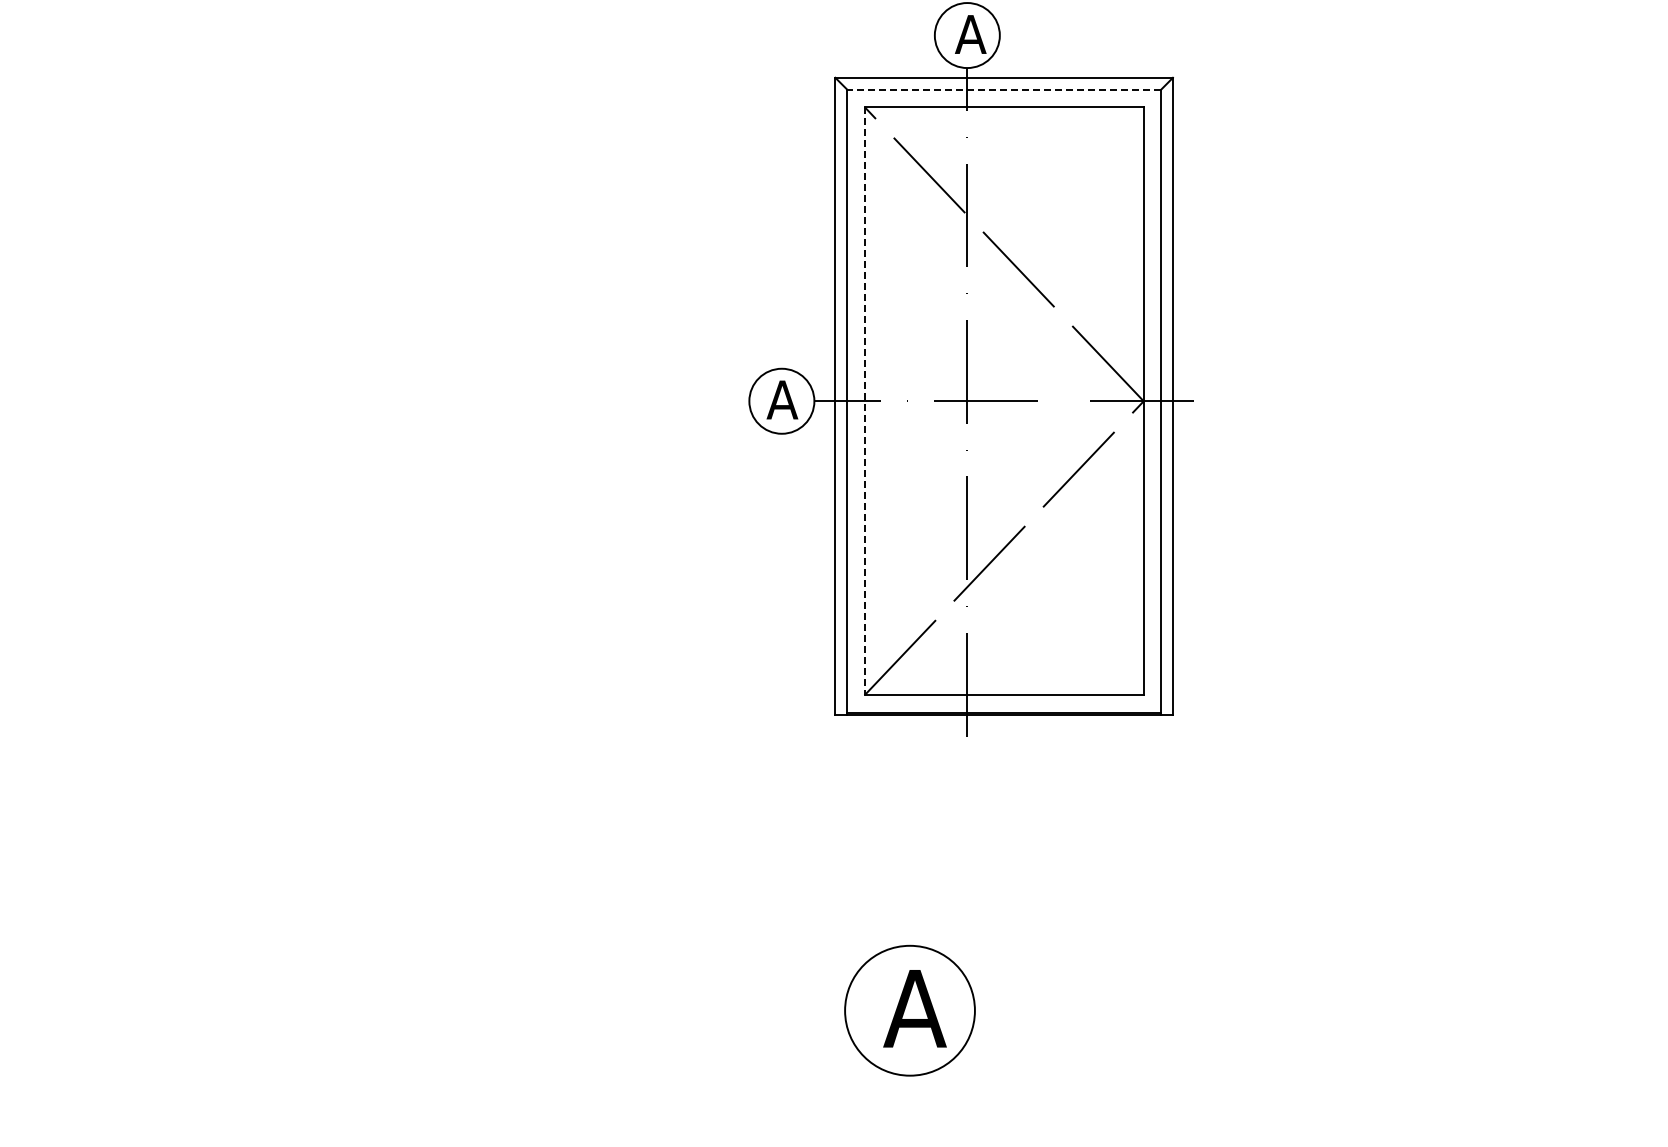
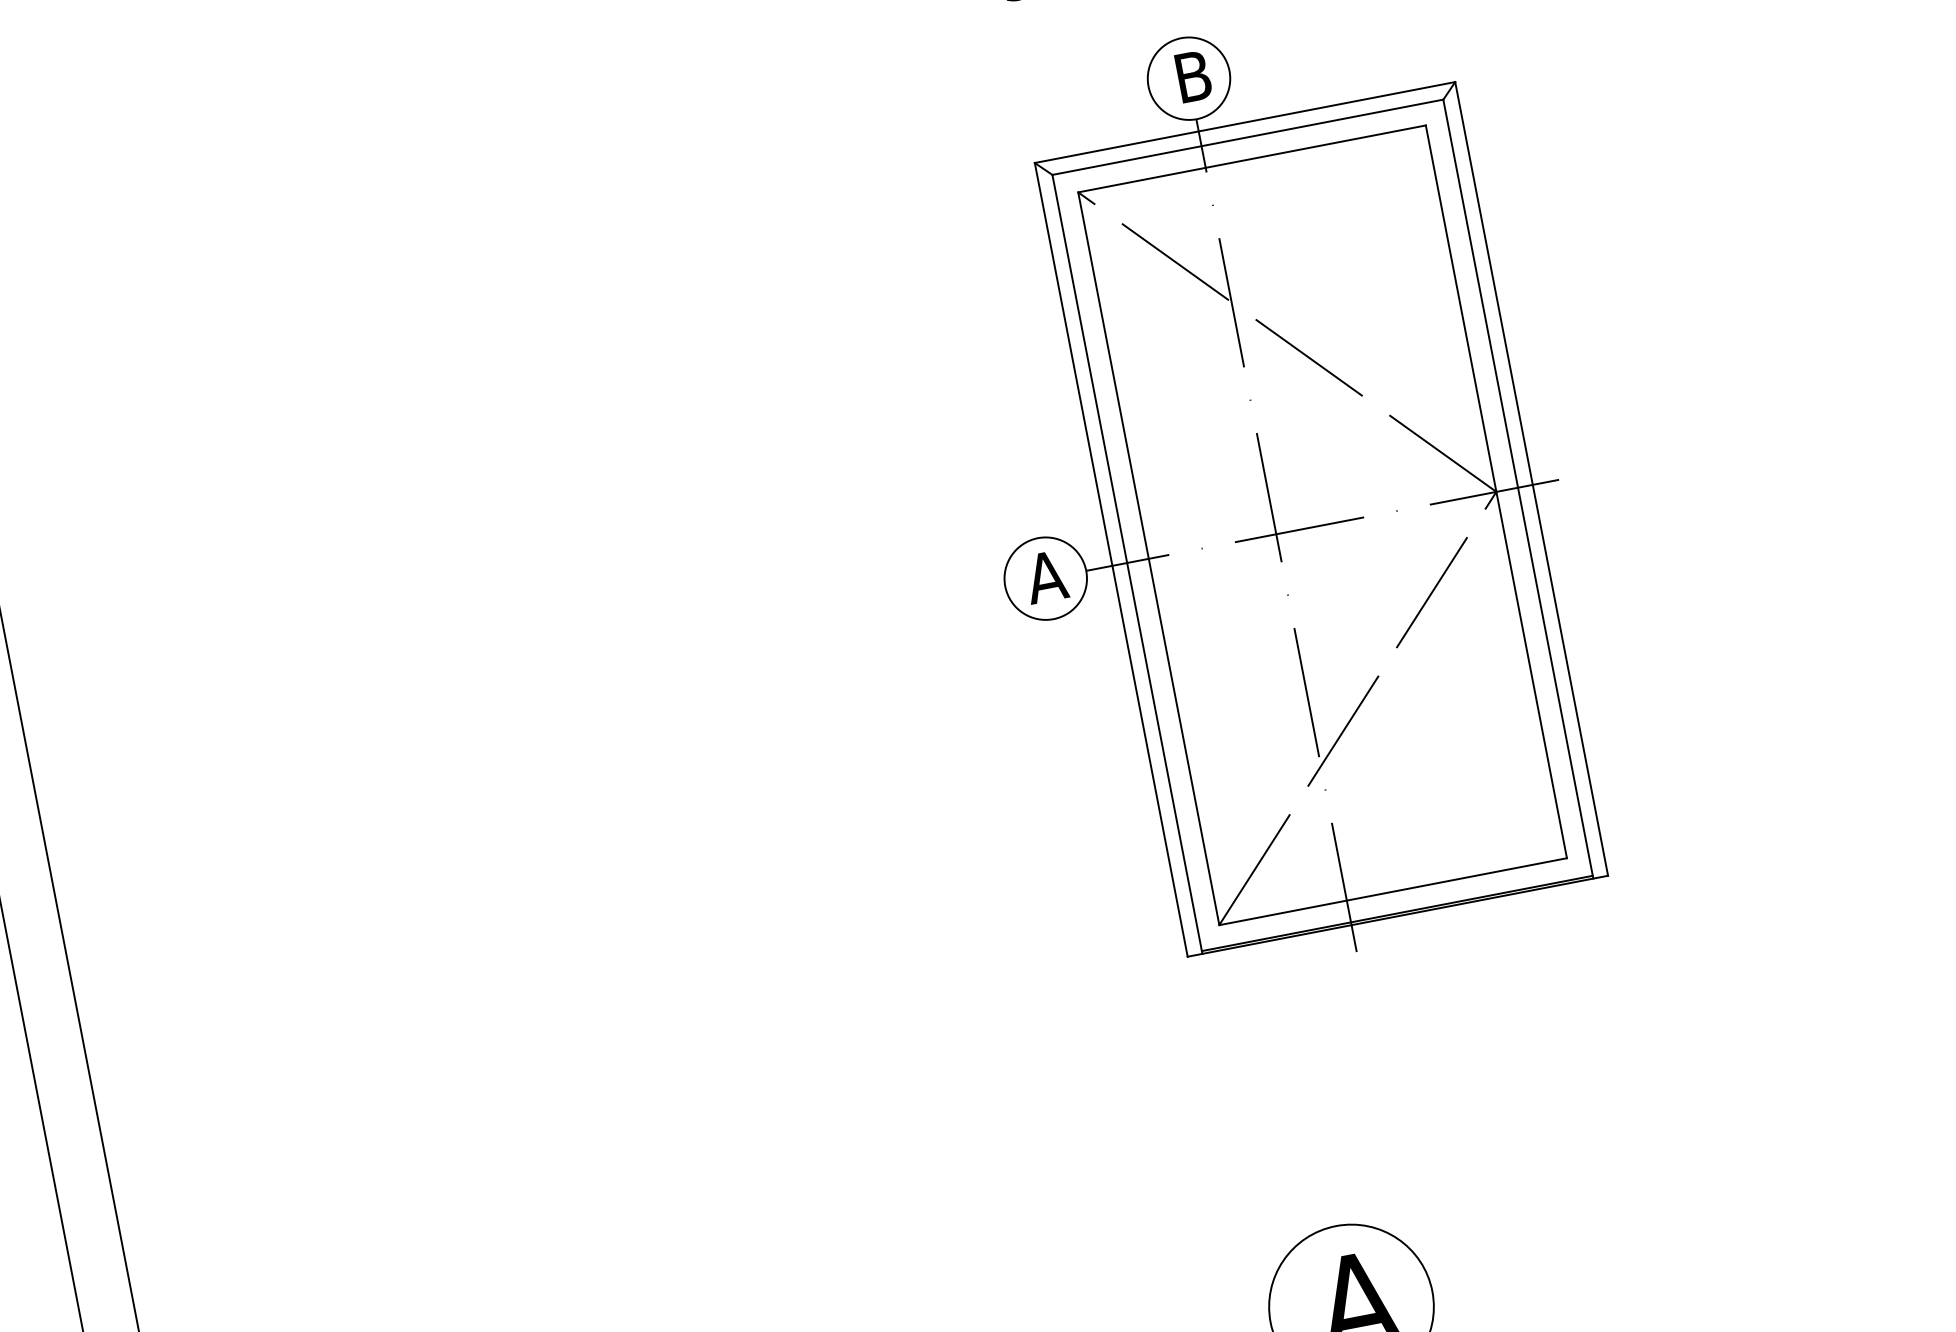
text: (970, 34) -> (1192, 76), A -> B
line: (1004, 89) -> (1248, 136), dashed -> solid
line: (864, 401) -> (1148, 559), dashed -> solid

